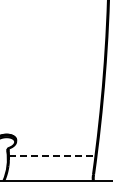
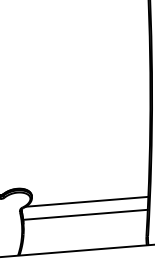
line: (53, 147) -> (86, 201), added
line: (52, 156) -> (86, 215), dashed -> solid

